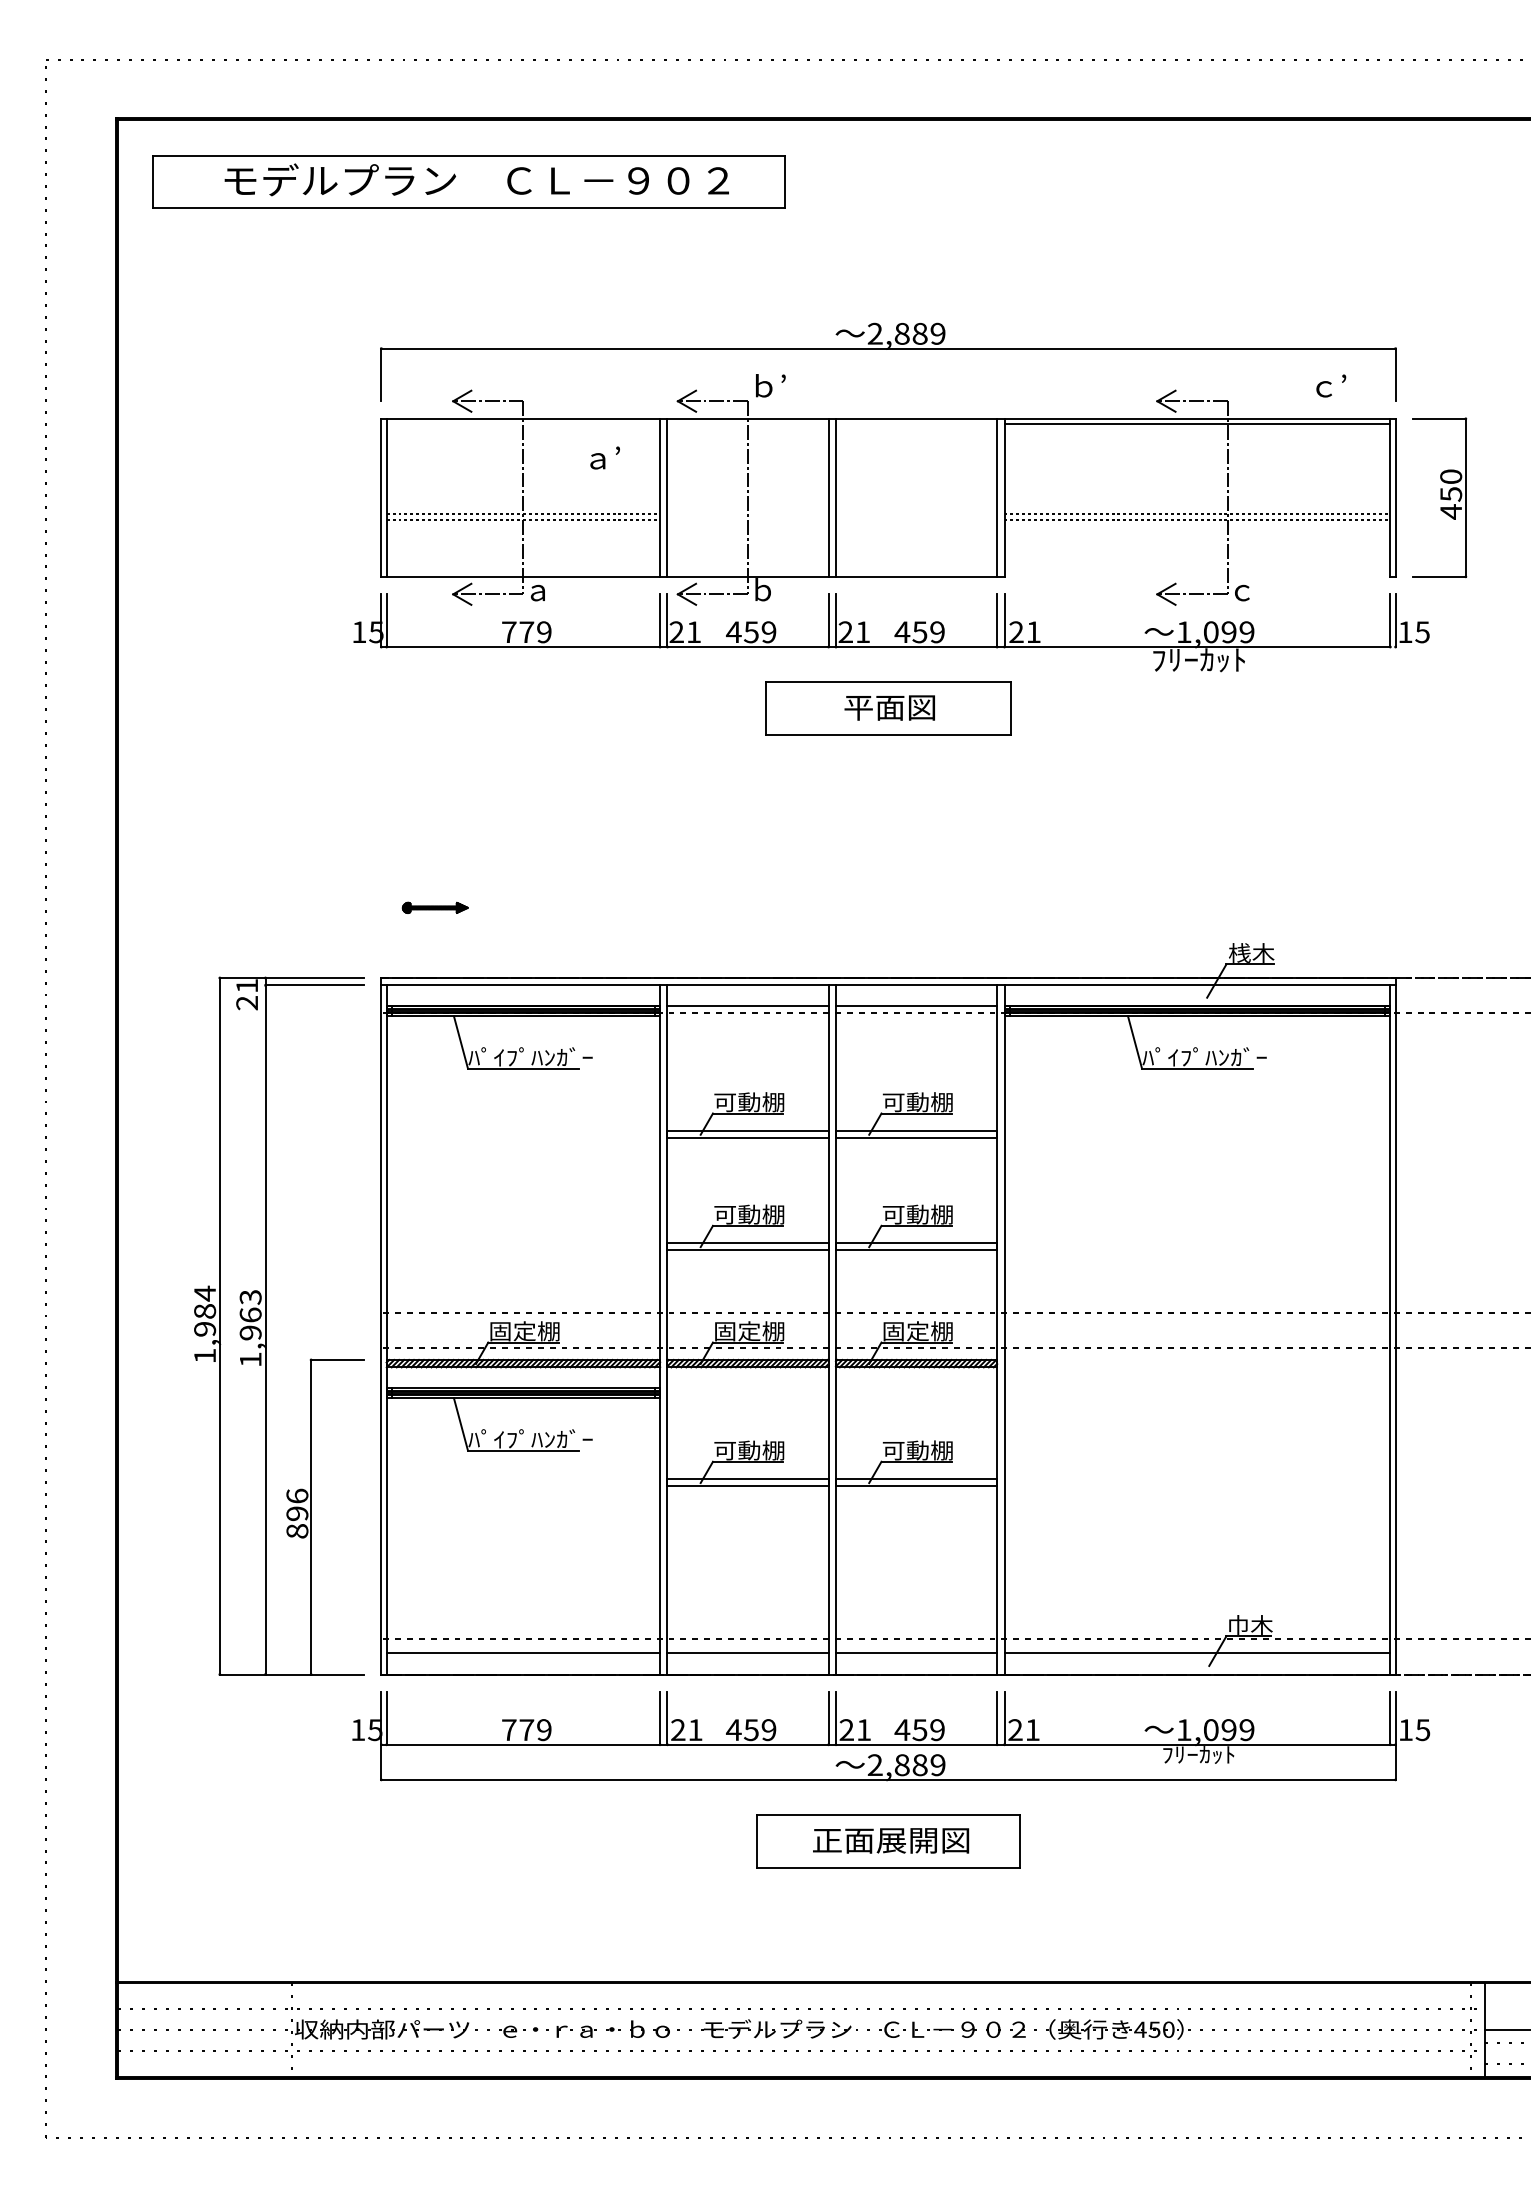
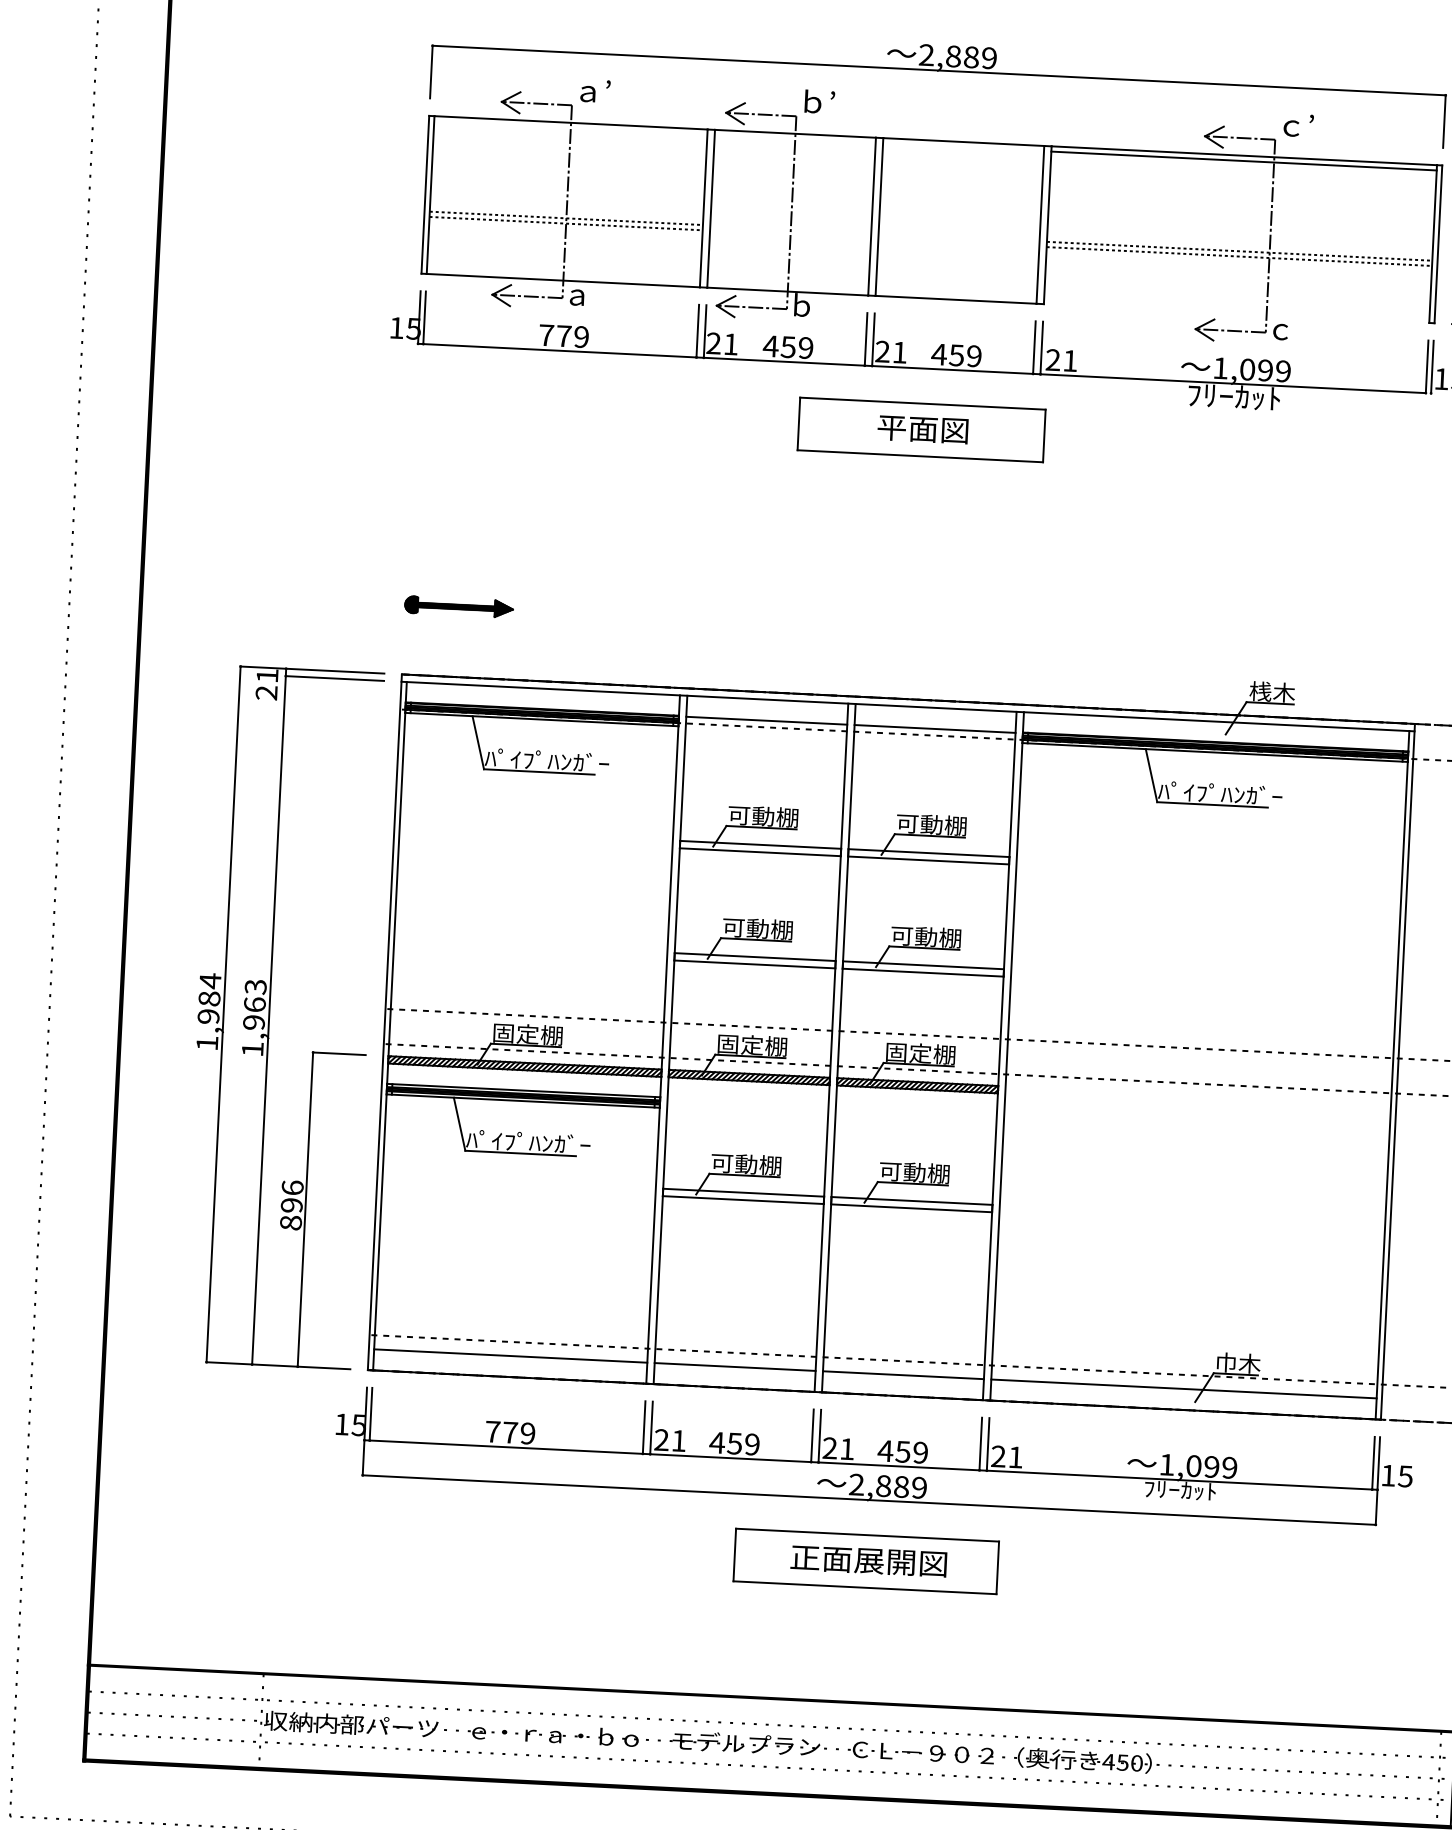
text: (1331, 385) -> (1298, 125), moved
text: (604, 457) -> (594, 90), moved
part: (435, 907) -> (459, 606), size x1.67

